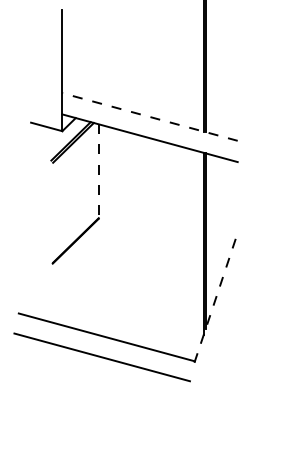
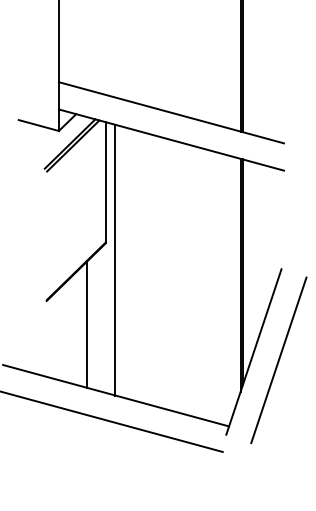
line: (150, 117) -> (172, 113), dashed -> solid
line: (98, 171) -> (105, 182), dashed -> solid
line: (106, 231) -> (115, 259), added
line: (84, 281) -> (87, 323), added
line: (214, 303) -> (254, 352), dashed -> solid
line: (233, 309) -> (278, 359), added

